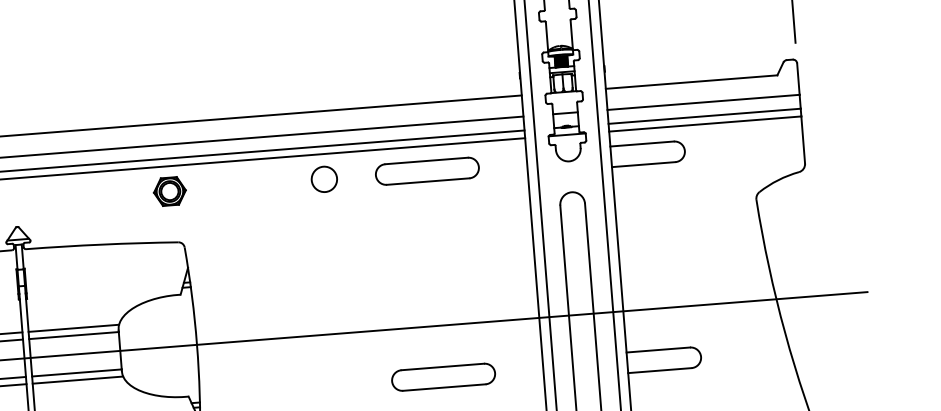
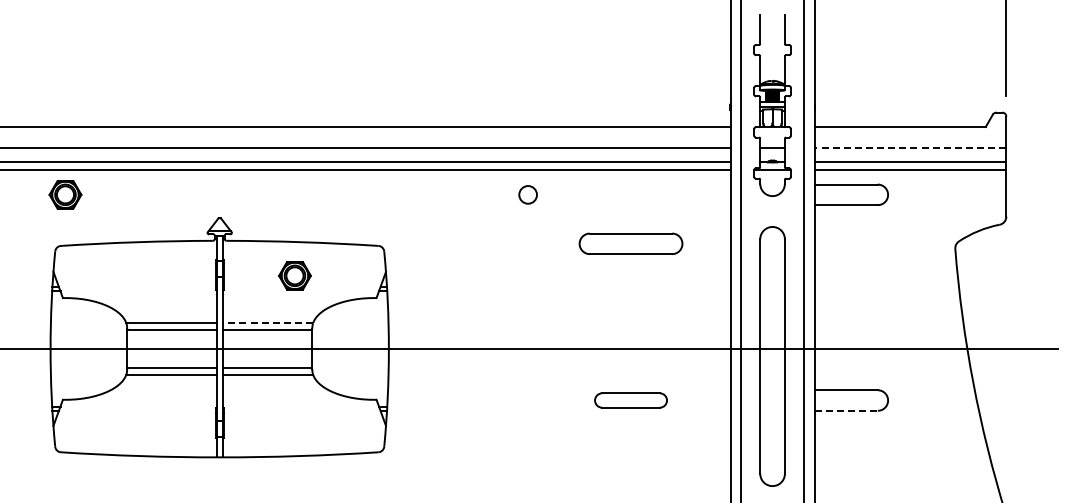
line: (703, 102) -> (910, 148), solid -> dashed
part: (426, 170) -> (630, 243), moved
circle: (323, 179) -> (527, 194), size x0.7
part: (169, 191) -> (294, 275), moved
line: (73, 328) -> (267, 323), solid -> dashed
line: (660, 370) -> (846, 410), solid -> dashed
part: (443, 377) -> (630, 400), size x0.7

